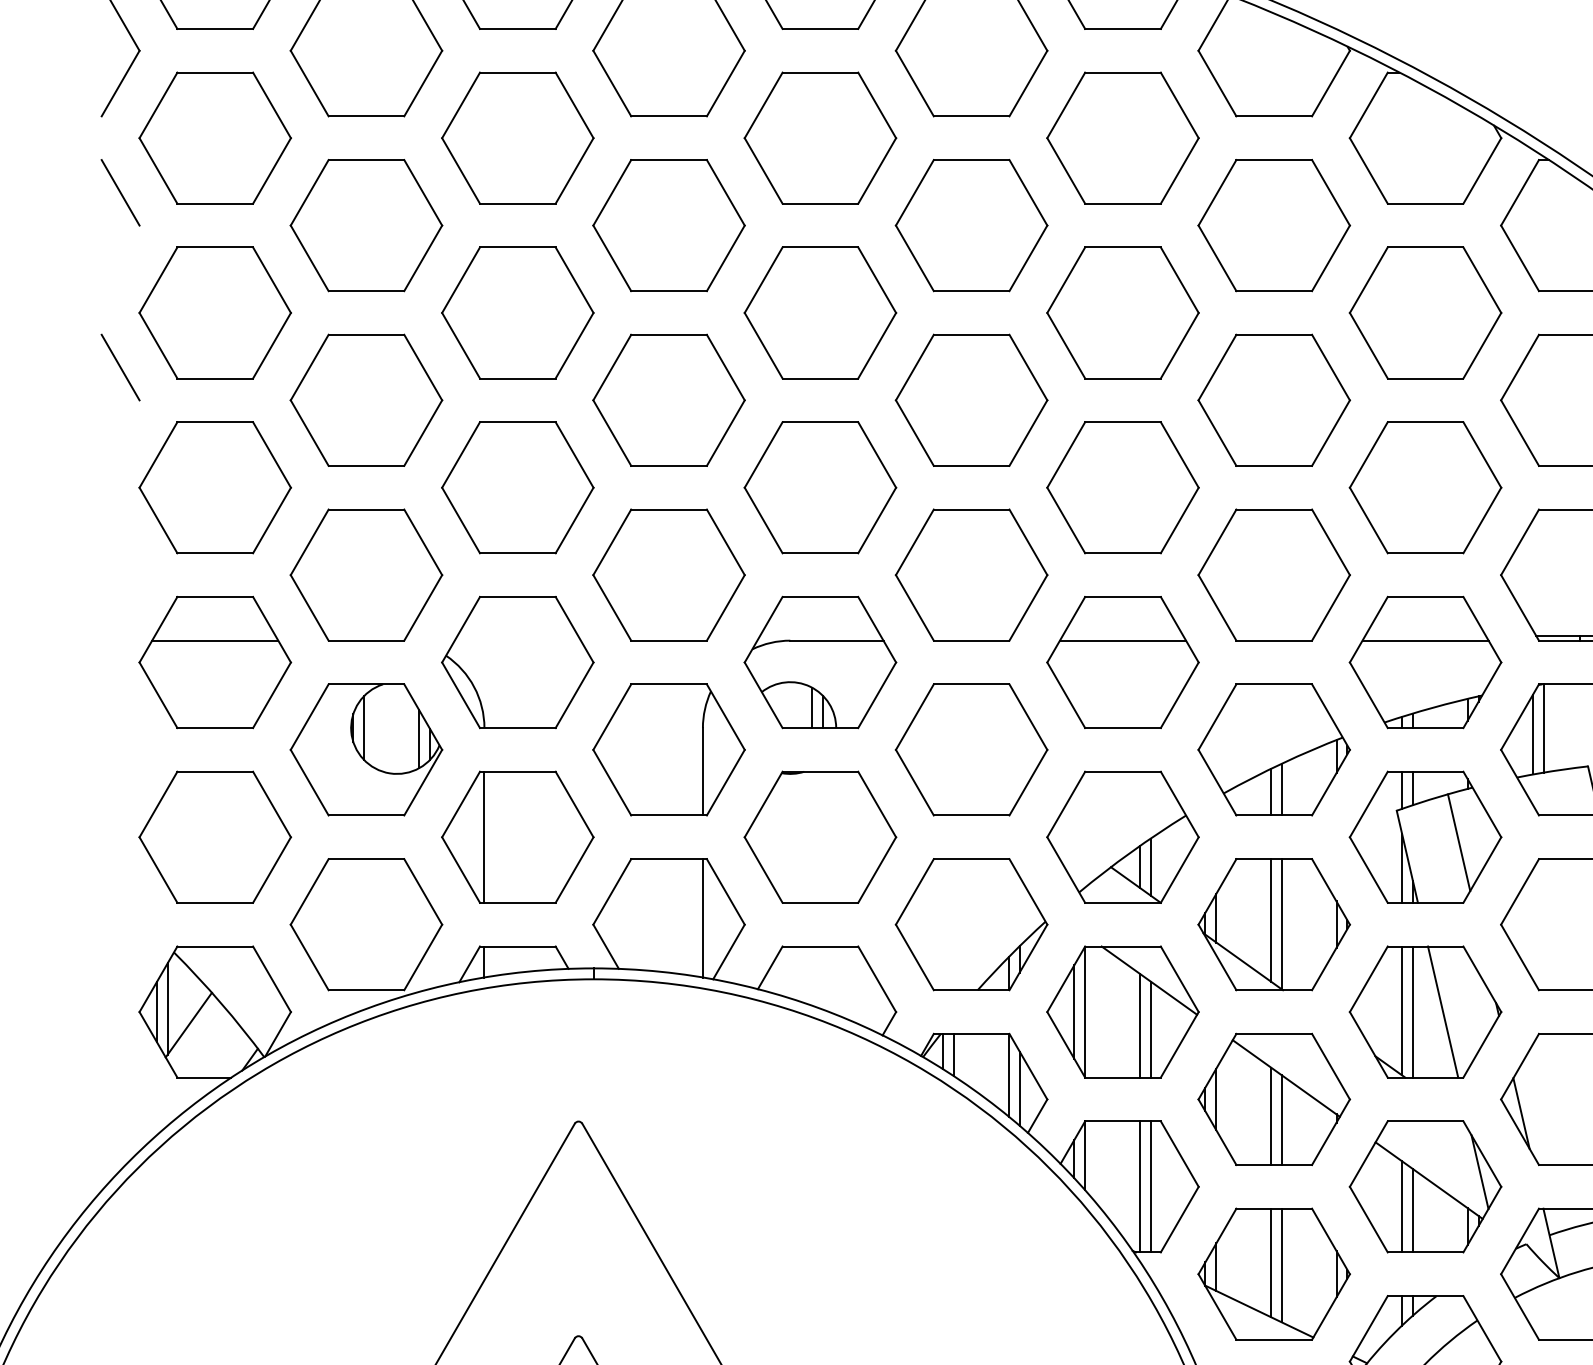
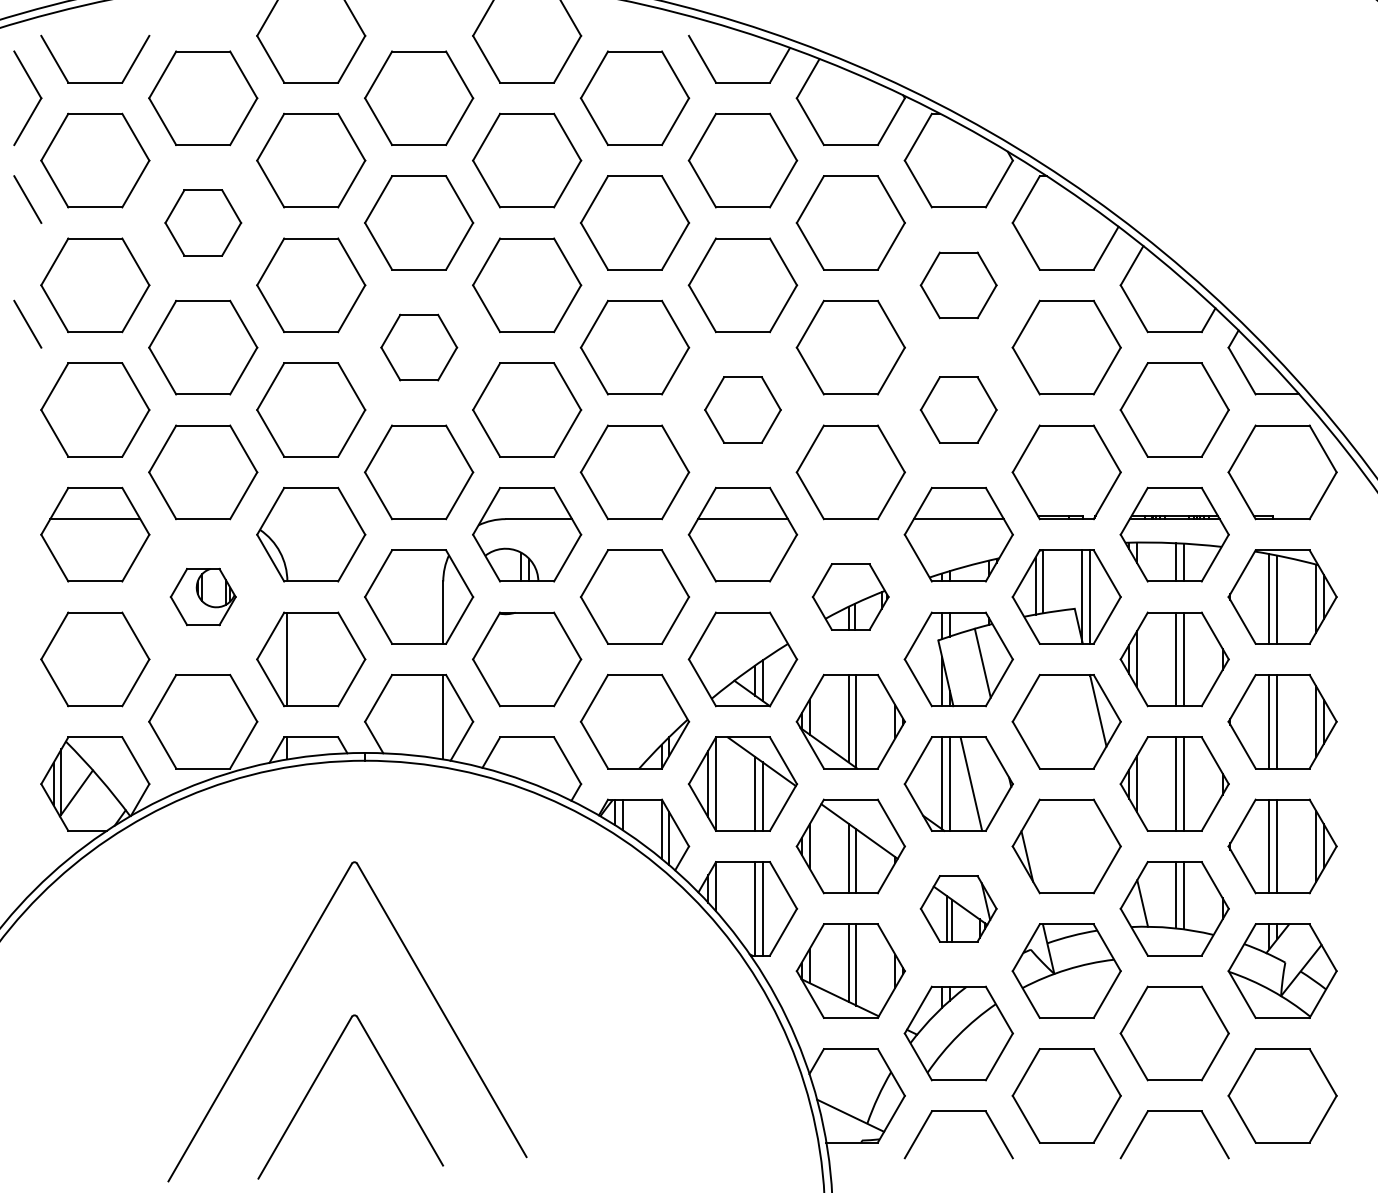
part: (366, 224) -> (203, 222), size x0.7
part: (1425, 313) -> (958, 285), size x0.7
part: (669, 400) -> (419, 347), size x0.7
part: (1122, 487) -> (742, 409), size x0.7
part: (1425, 487) -> (958, 409), size x0.7
part: (366, 749) -> (203, 596), size x0.6
part: (1273, 749) -> (850, 596), size x0.7
part: (1425, 1186) -> (958, 908), size x0.7

